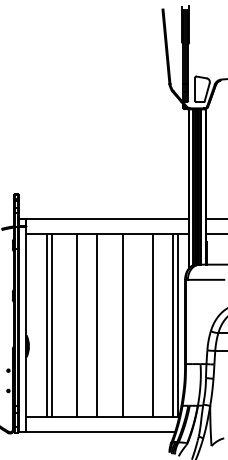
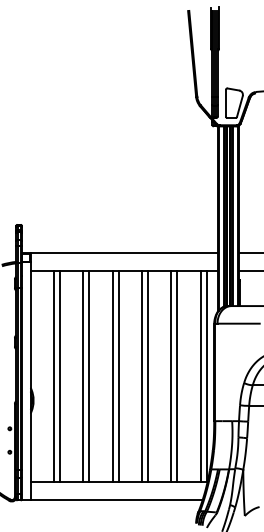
line: (72, 324) -> (83, 375), added
line: (102, 324) -> (118, 375), added
line: (127, 324) -> (147, 375), added
line: (148, 324) -> (171, 375), added

